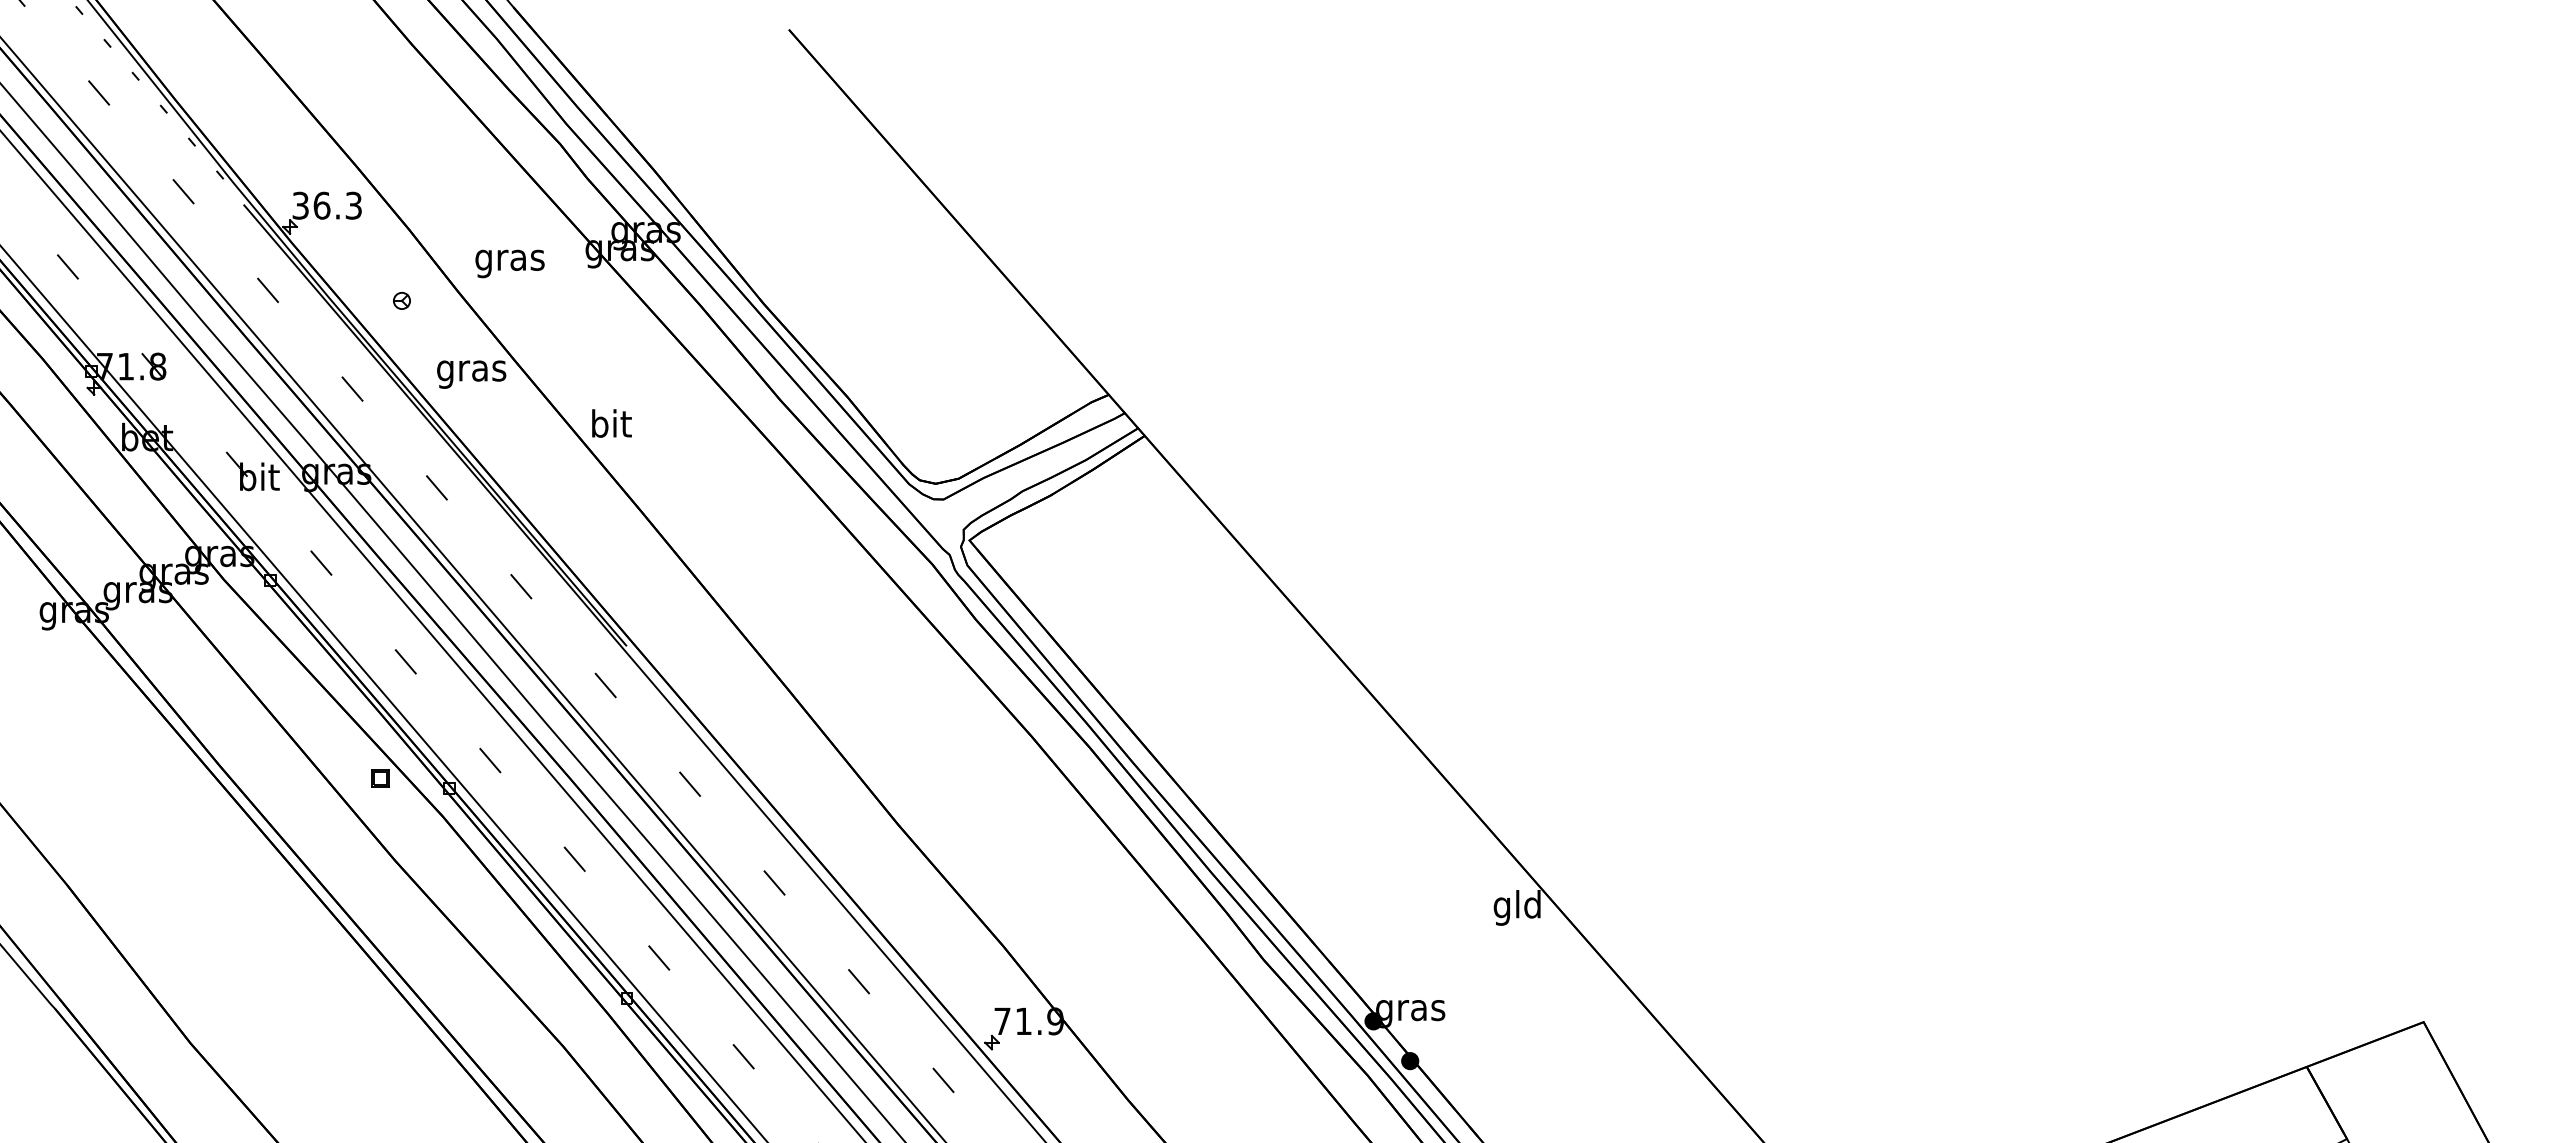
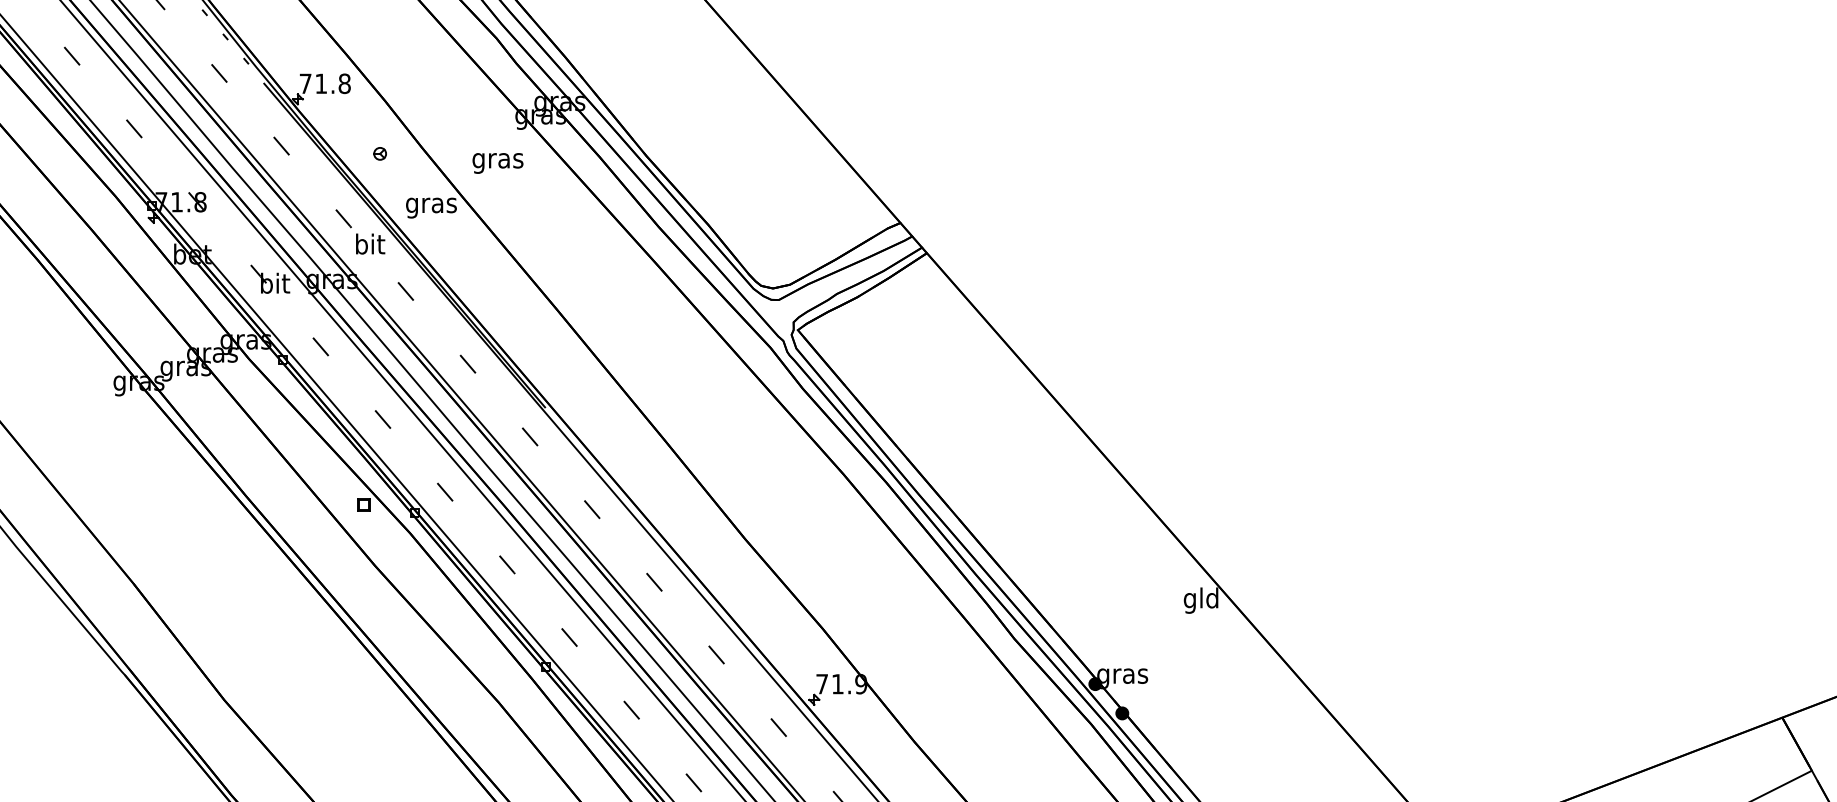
text: (327, 205) -> (325, 83), 36.3 -> 71.8
text: (509, 263) -> (497, 163), moved
text: (611, 423) -> (370, 244), moved

